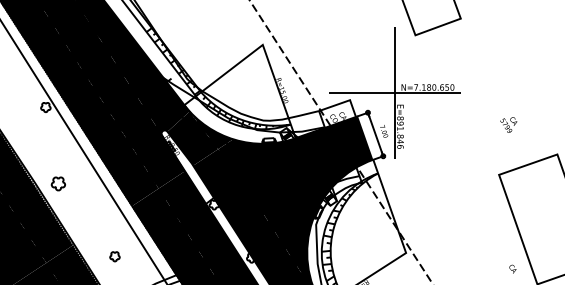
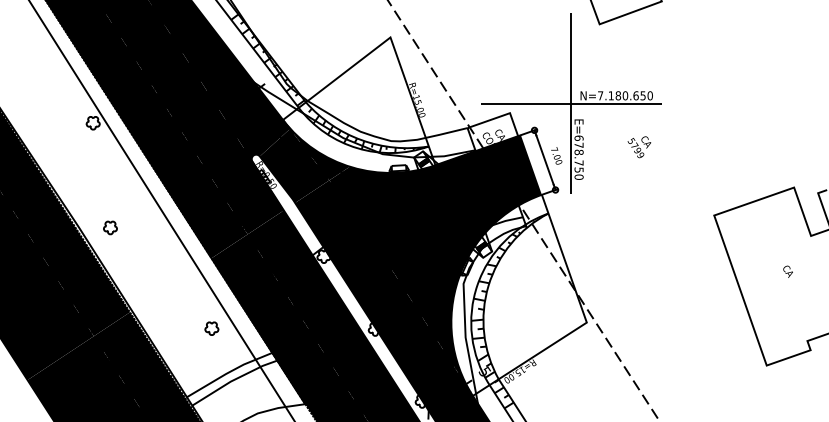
text: (508, 125) -> (639, 147), moved
text: (400, 132) -> (578, 157), E=891.846 -> E=678.750
part: (58, 183) -> (110, 227), size x0.71
part: (114, 256) -> (211, 328), moved
text: (512, 269) -> (787, 271), moved

